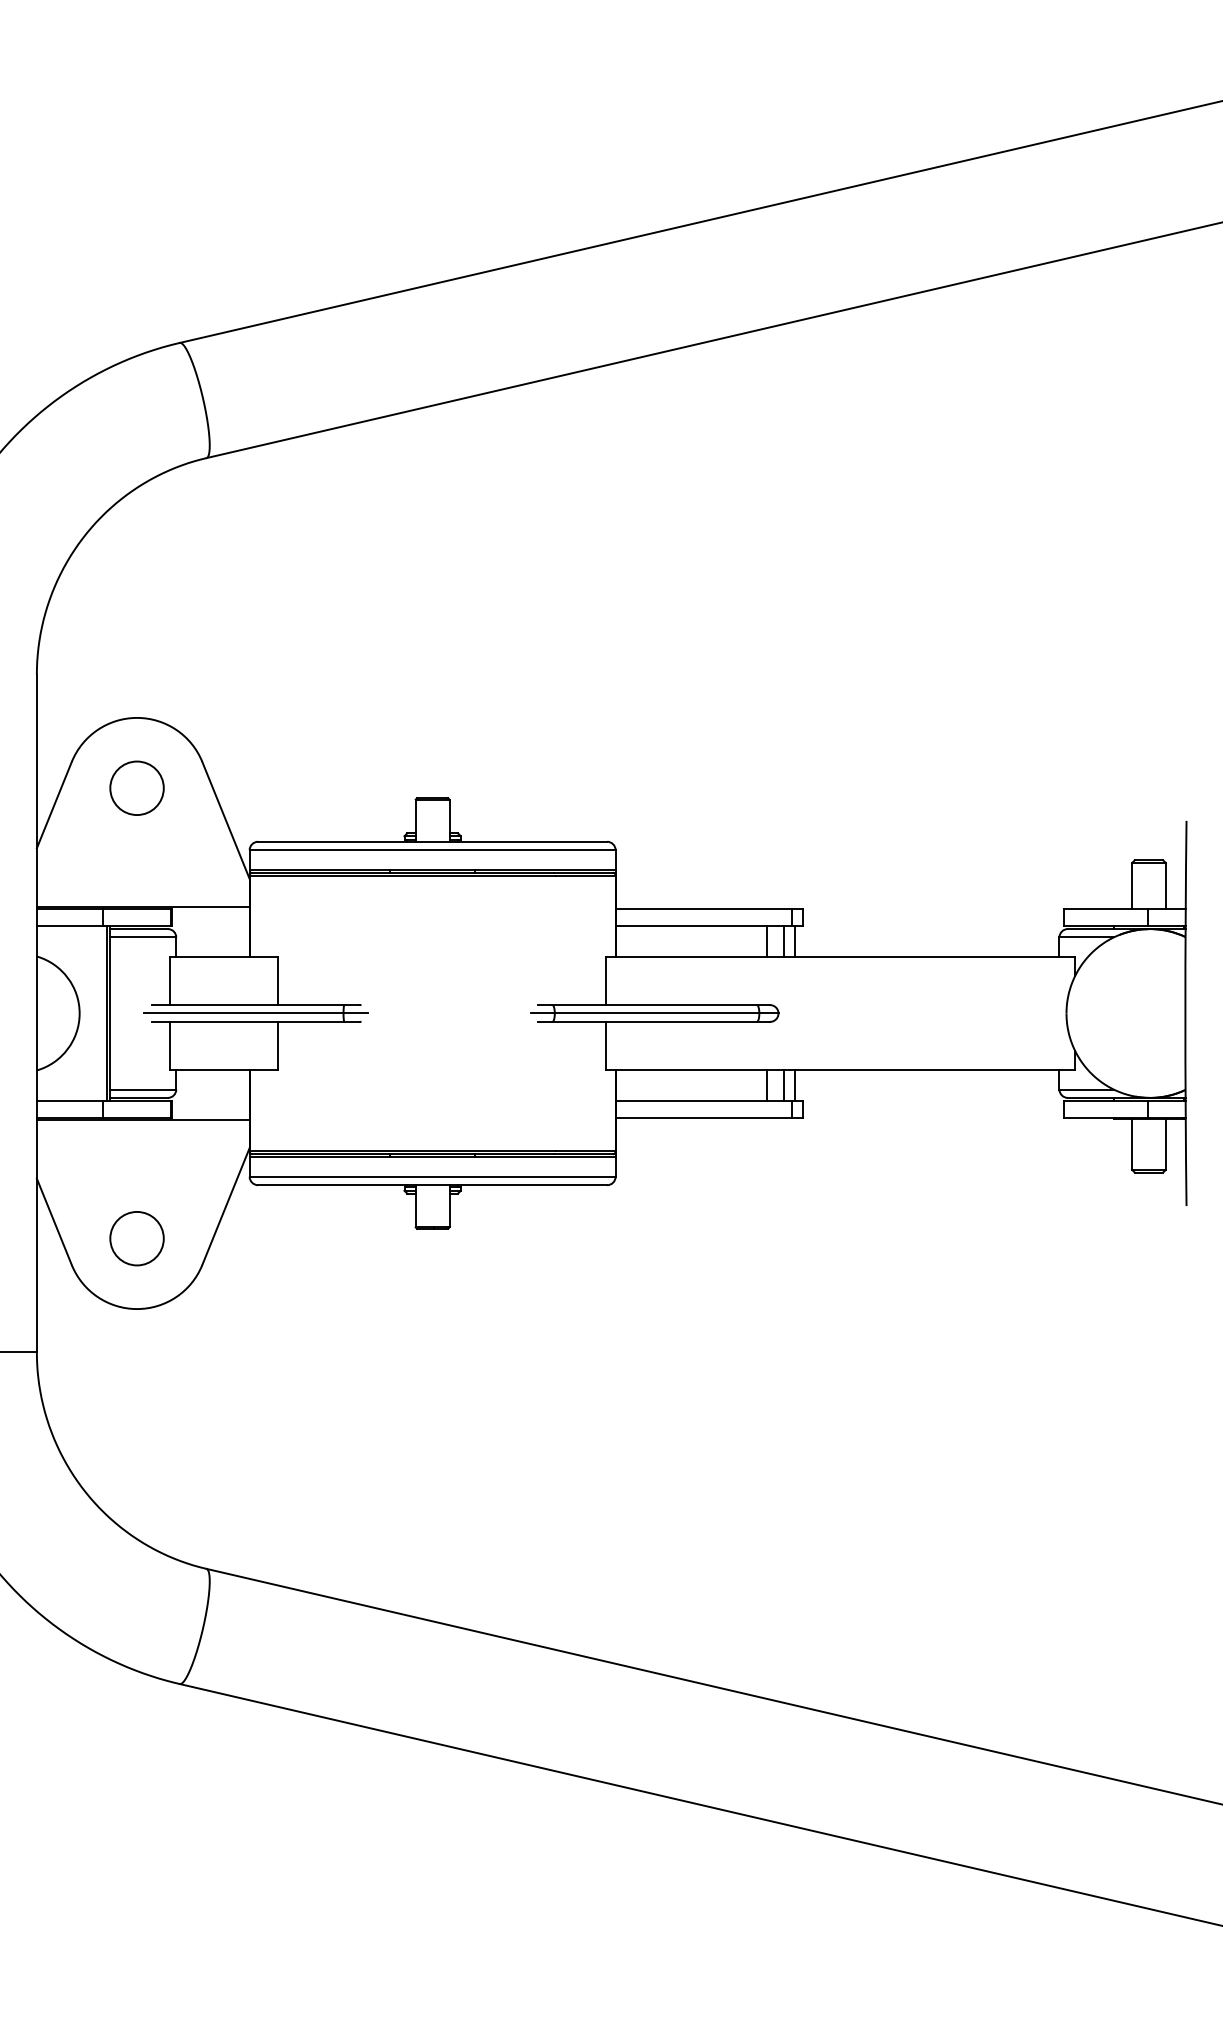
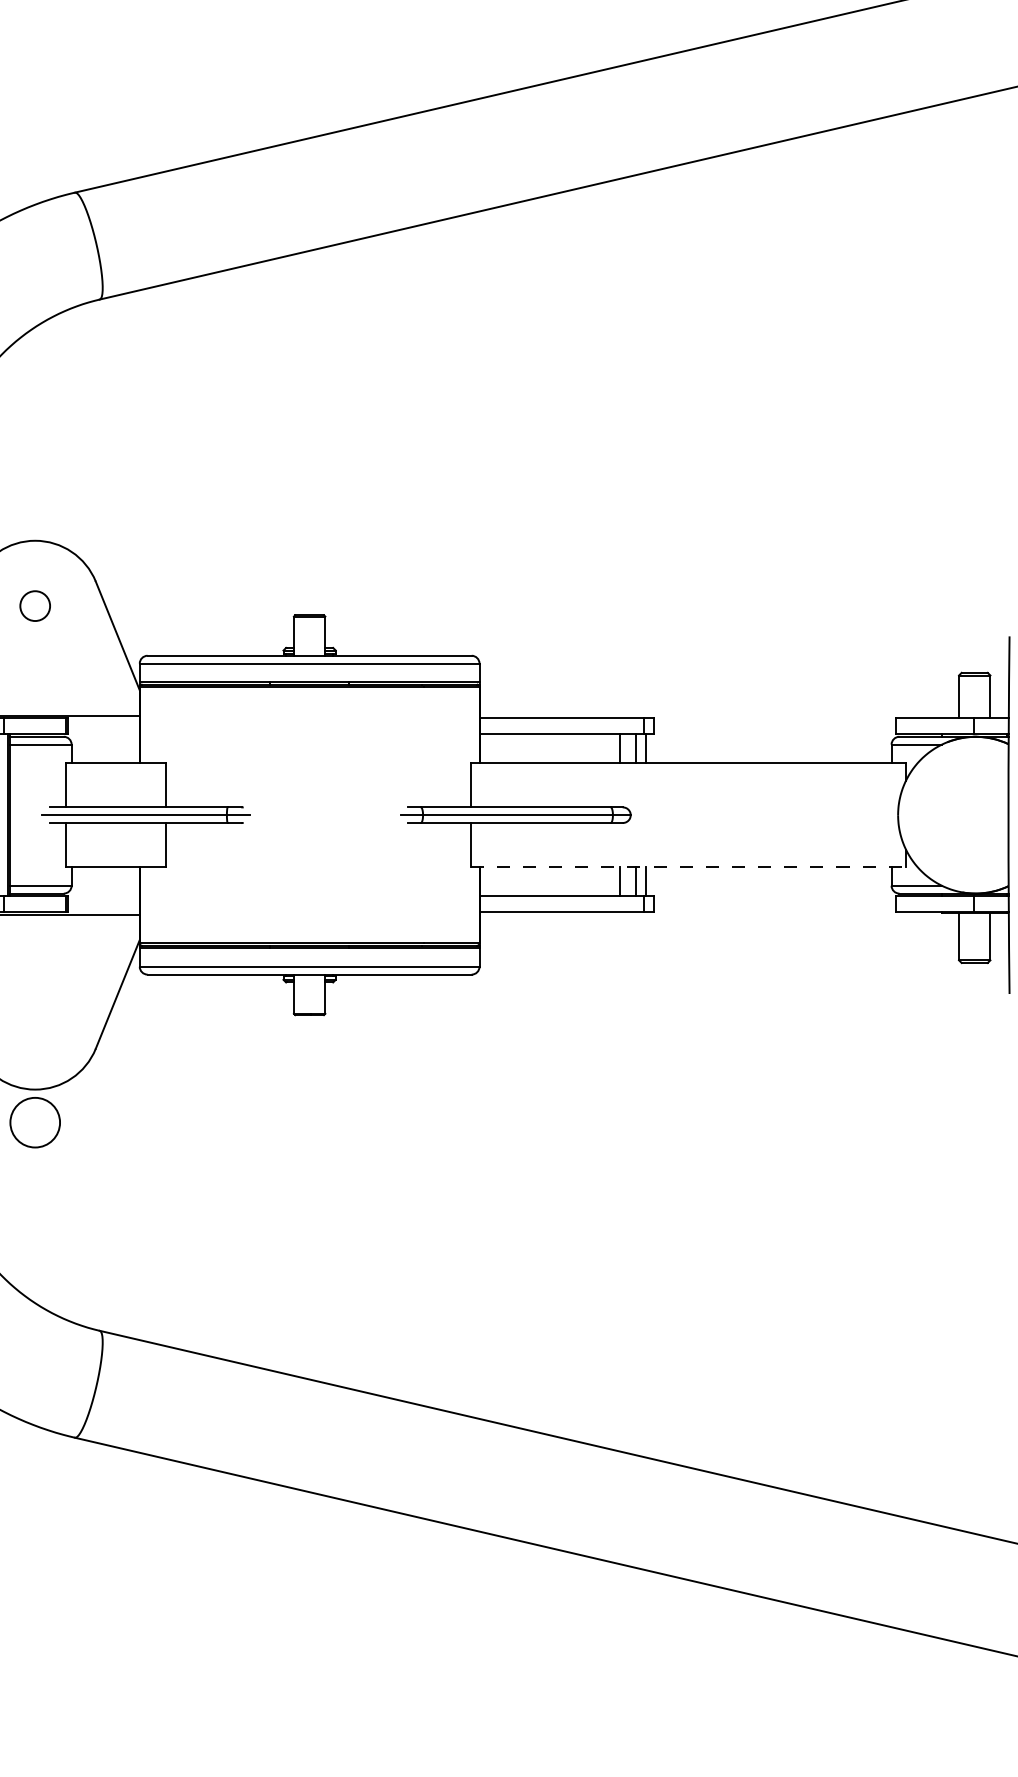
circle: (136, 788) -> (34, 606), size x0.6
line: (840, 1069) -> (688, 867), solid -> dashed
circle: (136, 1238) -> (34, 1122), moved

